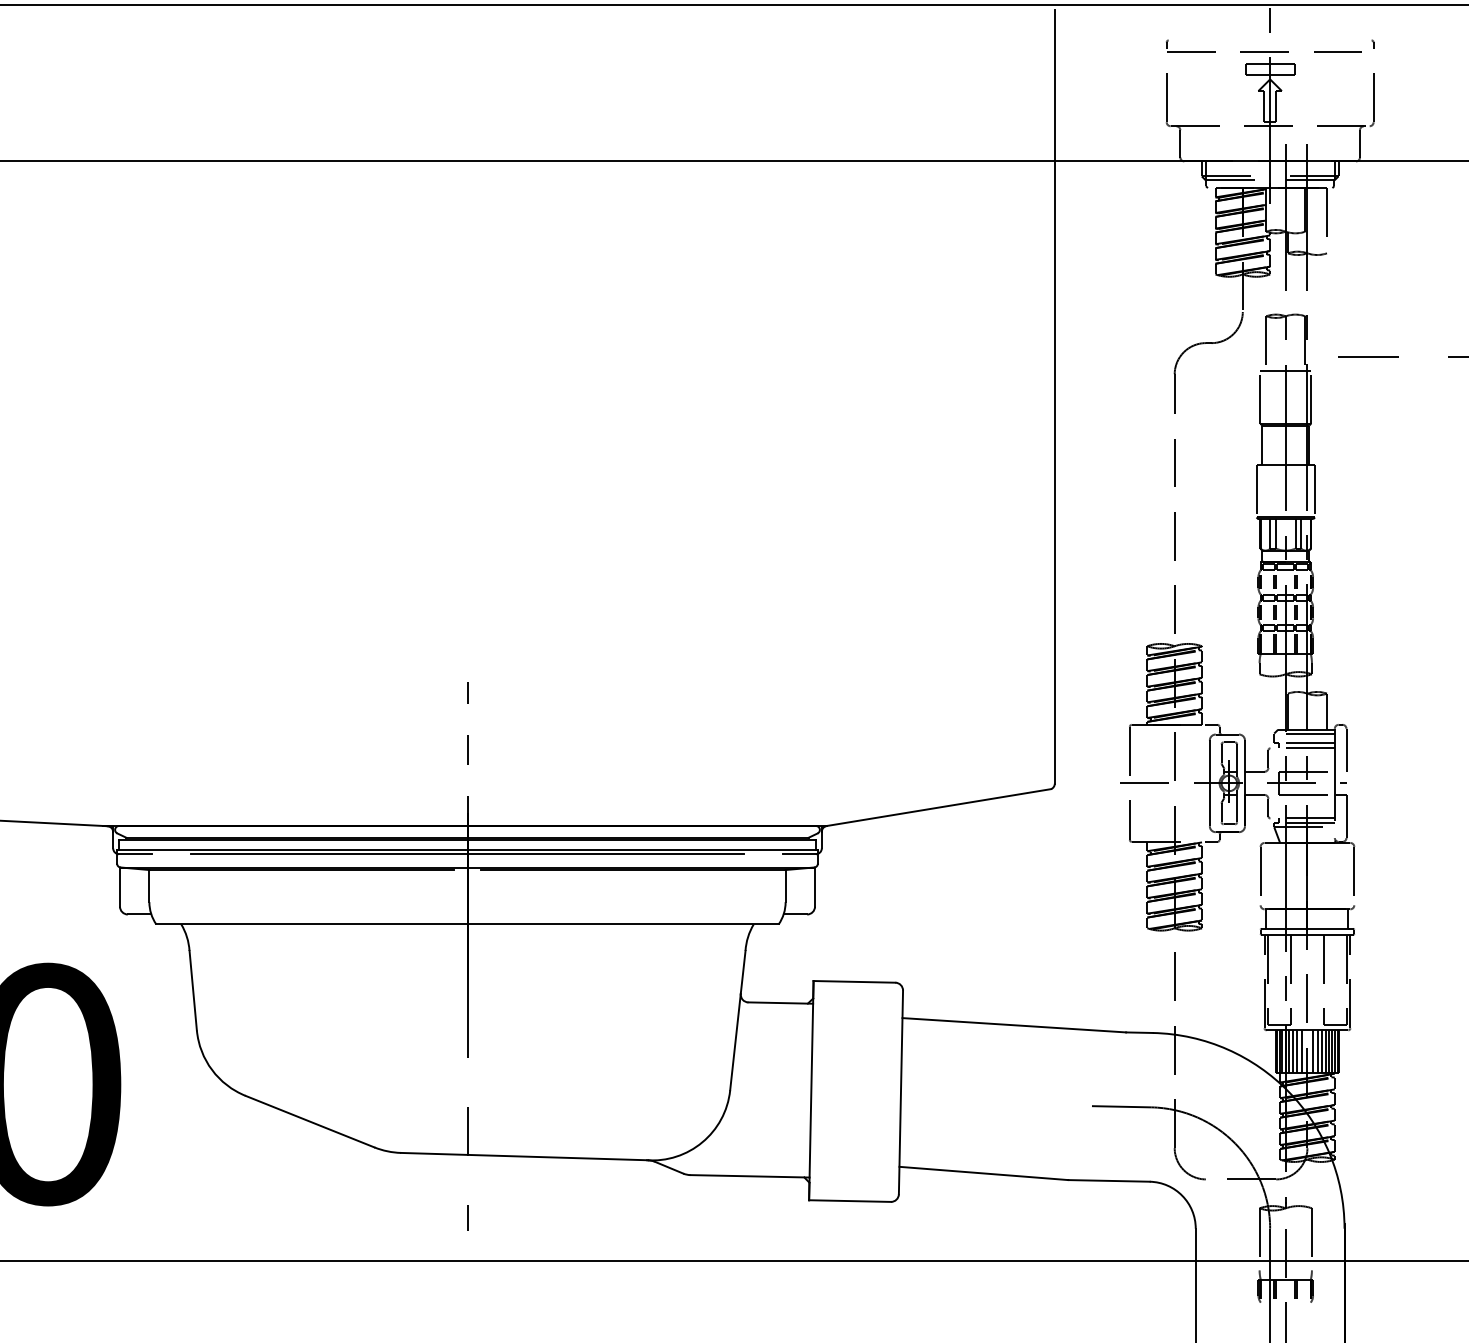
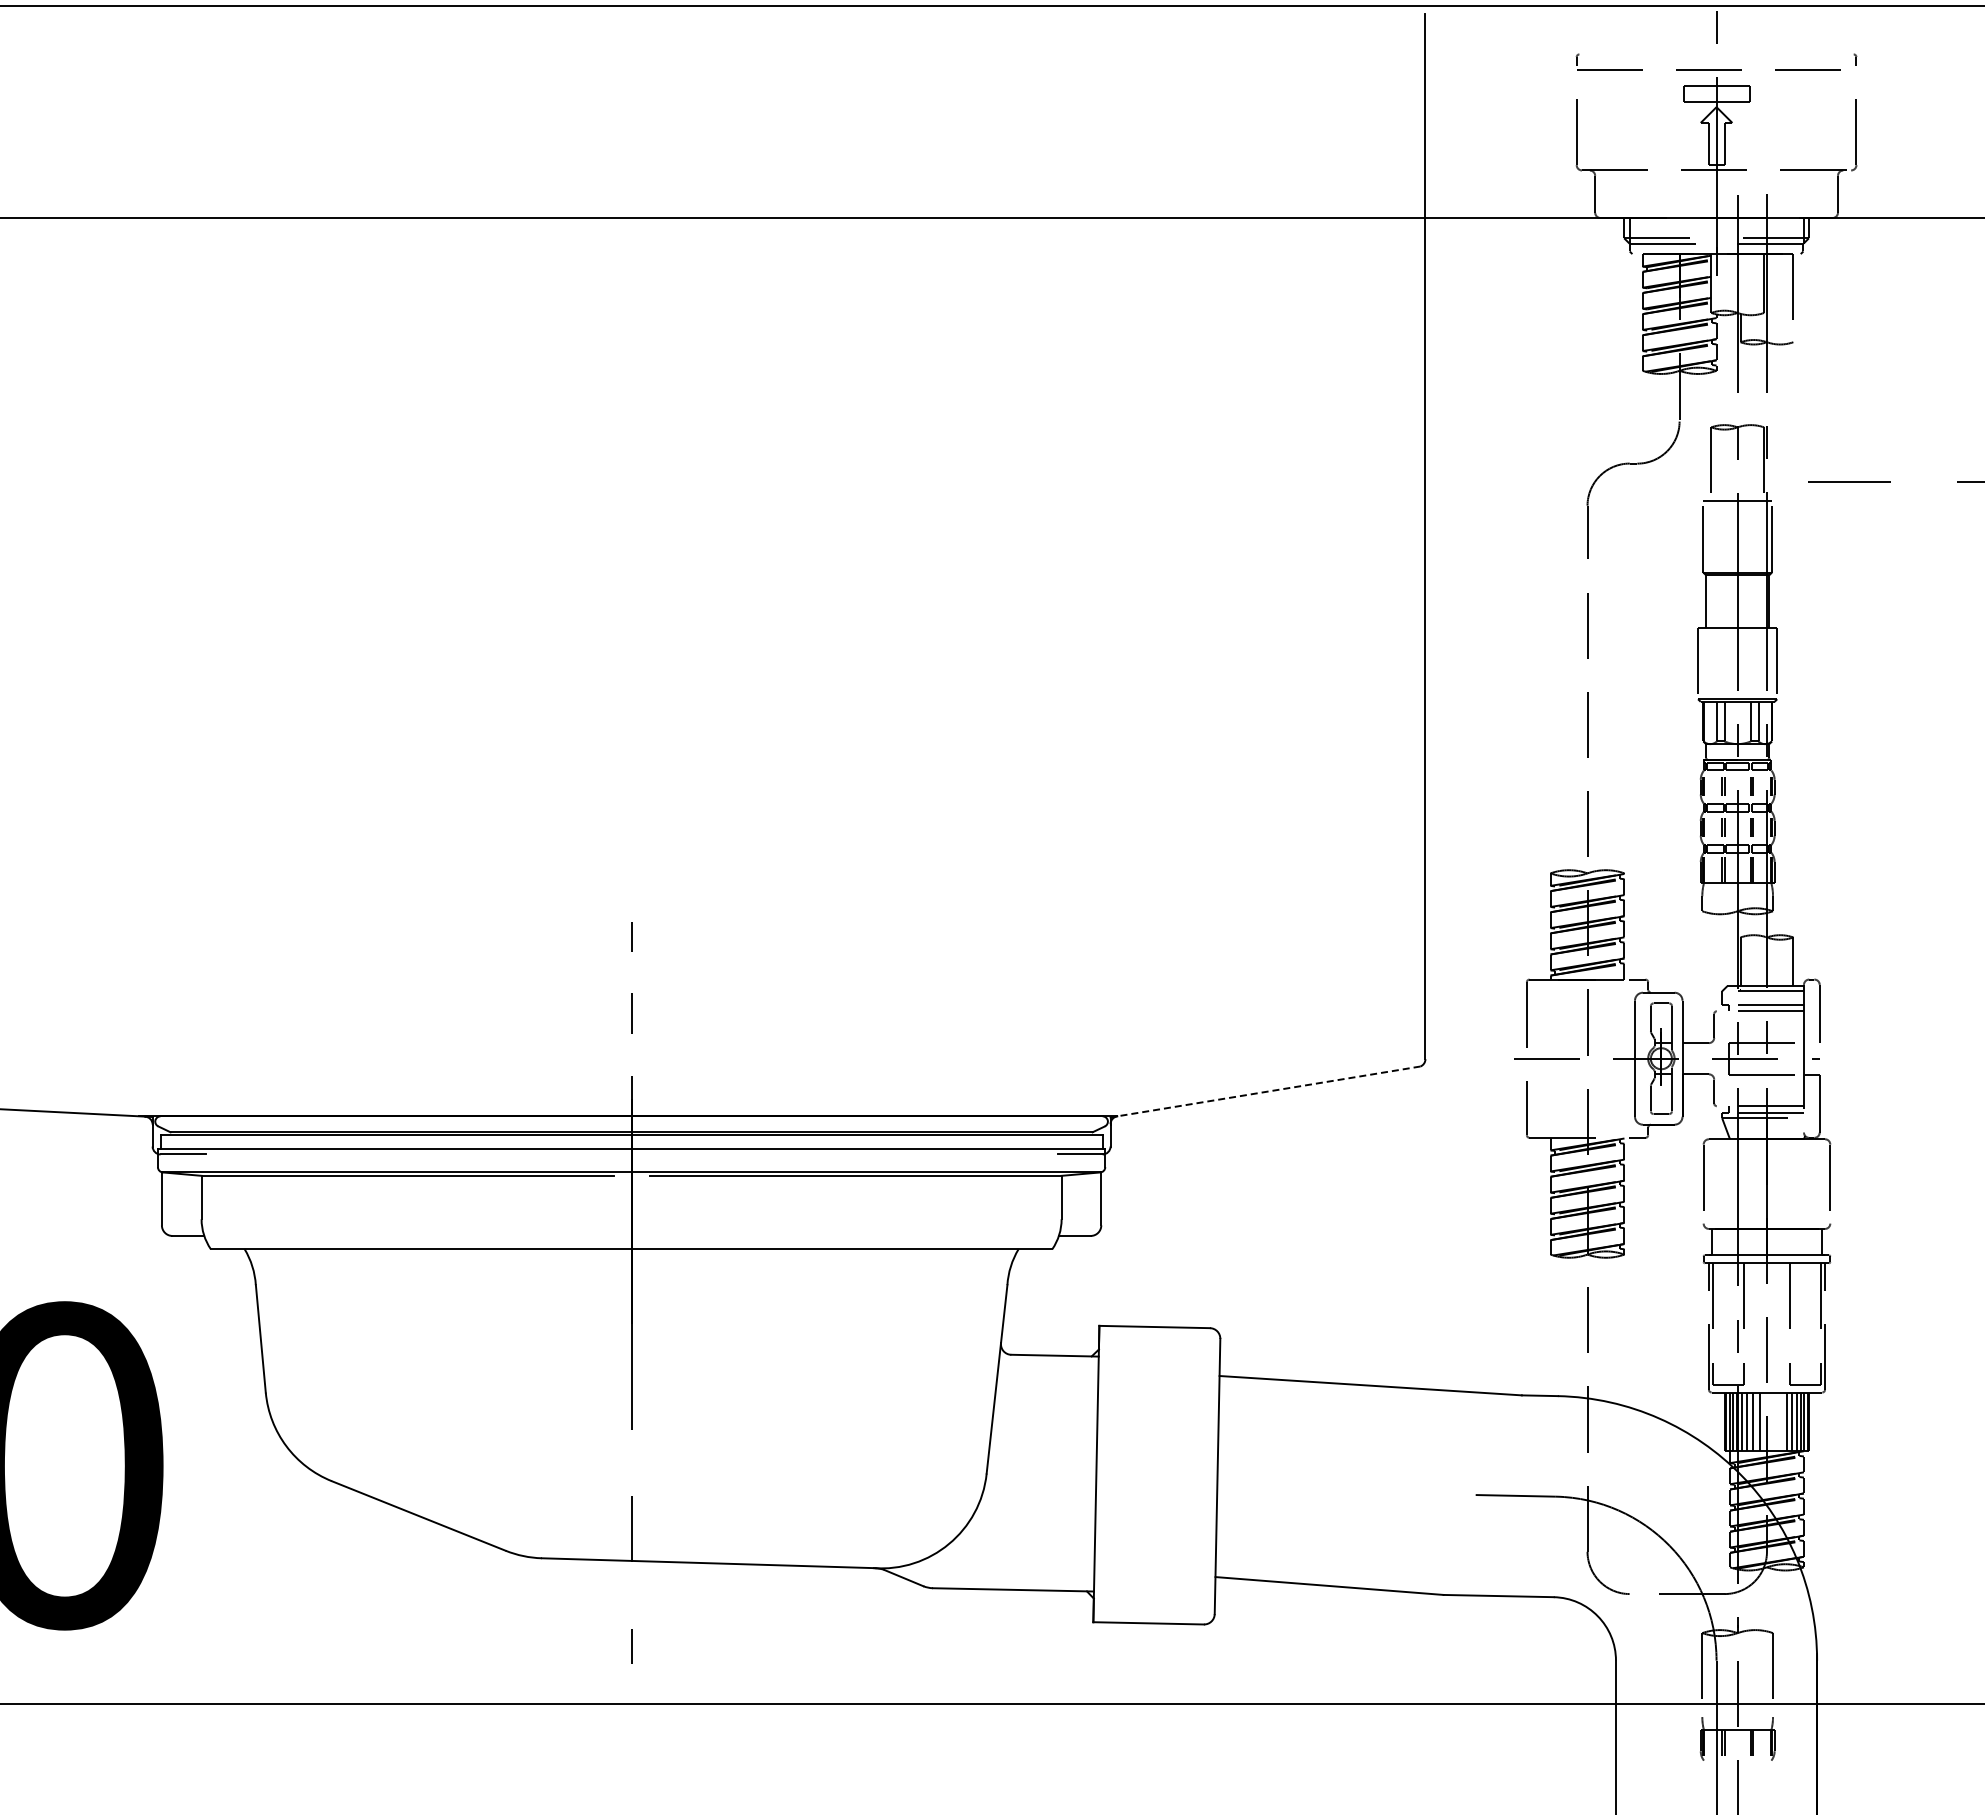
line: (938, 807) -> (1268, 1091), solid -> dashed
line: (467, 854) -> (631, 1154), removed
line: (1313, 1051) -> (1774, 1421), removed
line: (1317, 1051) -> (1780, 1421), removed

